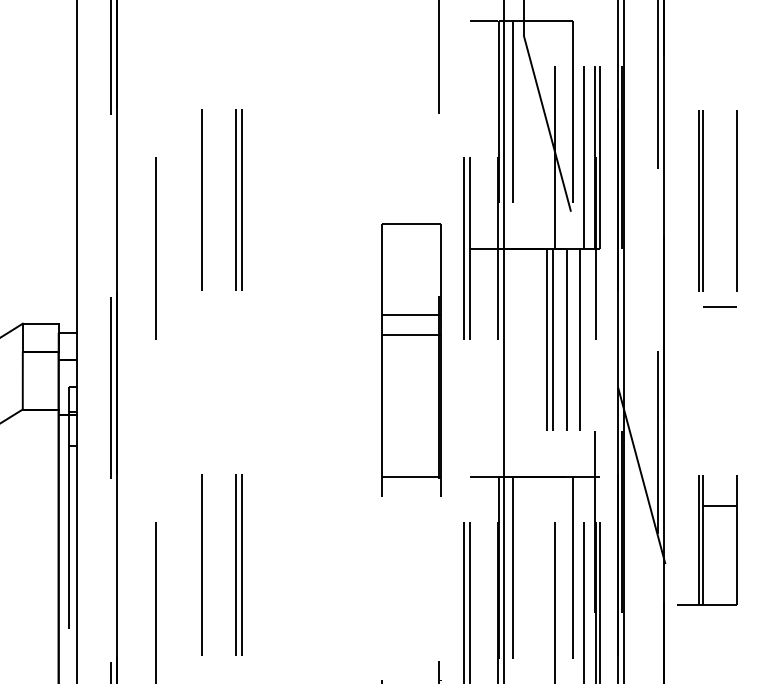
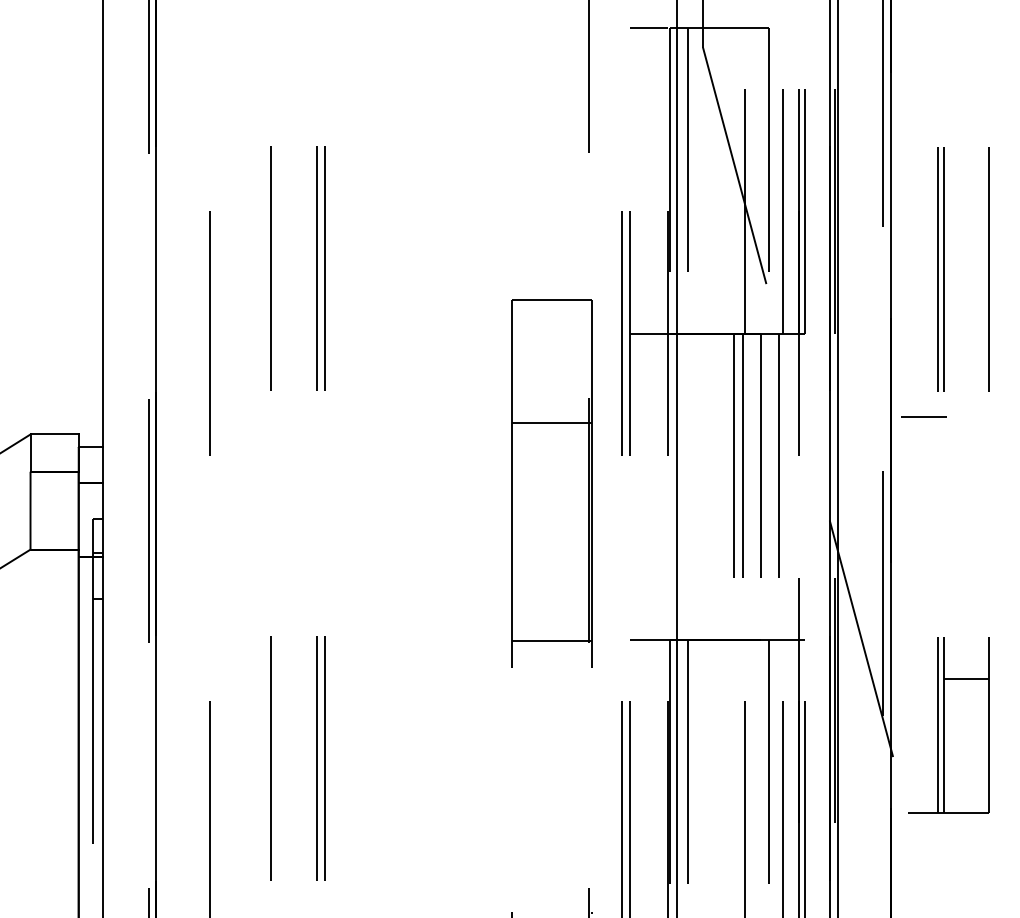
line: (719, 306) -> (922, 416), moved
line: (411, 334) -> (552, 448), removed

